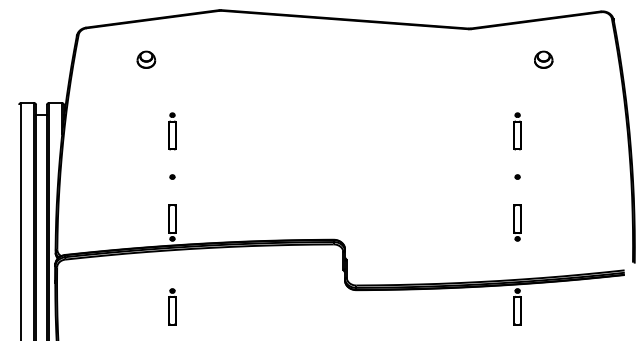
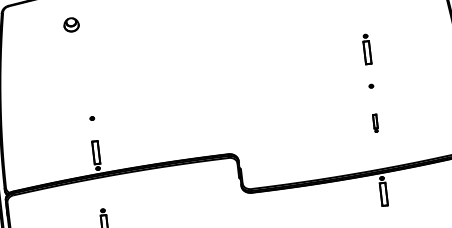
part: (146, 59) -> (71, 24), moved
part: (172, 131) -> (88, 81), removed
part: (517, 222) -> (375, 123), size x0.6

